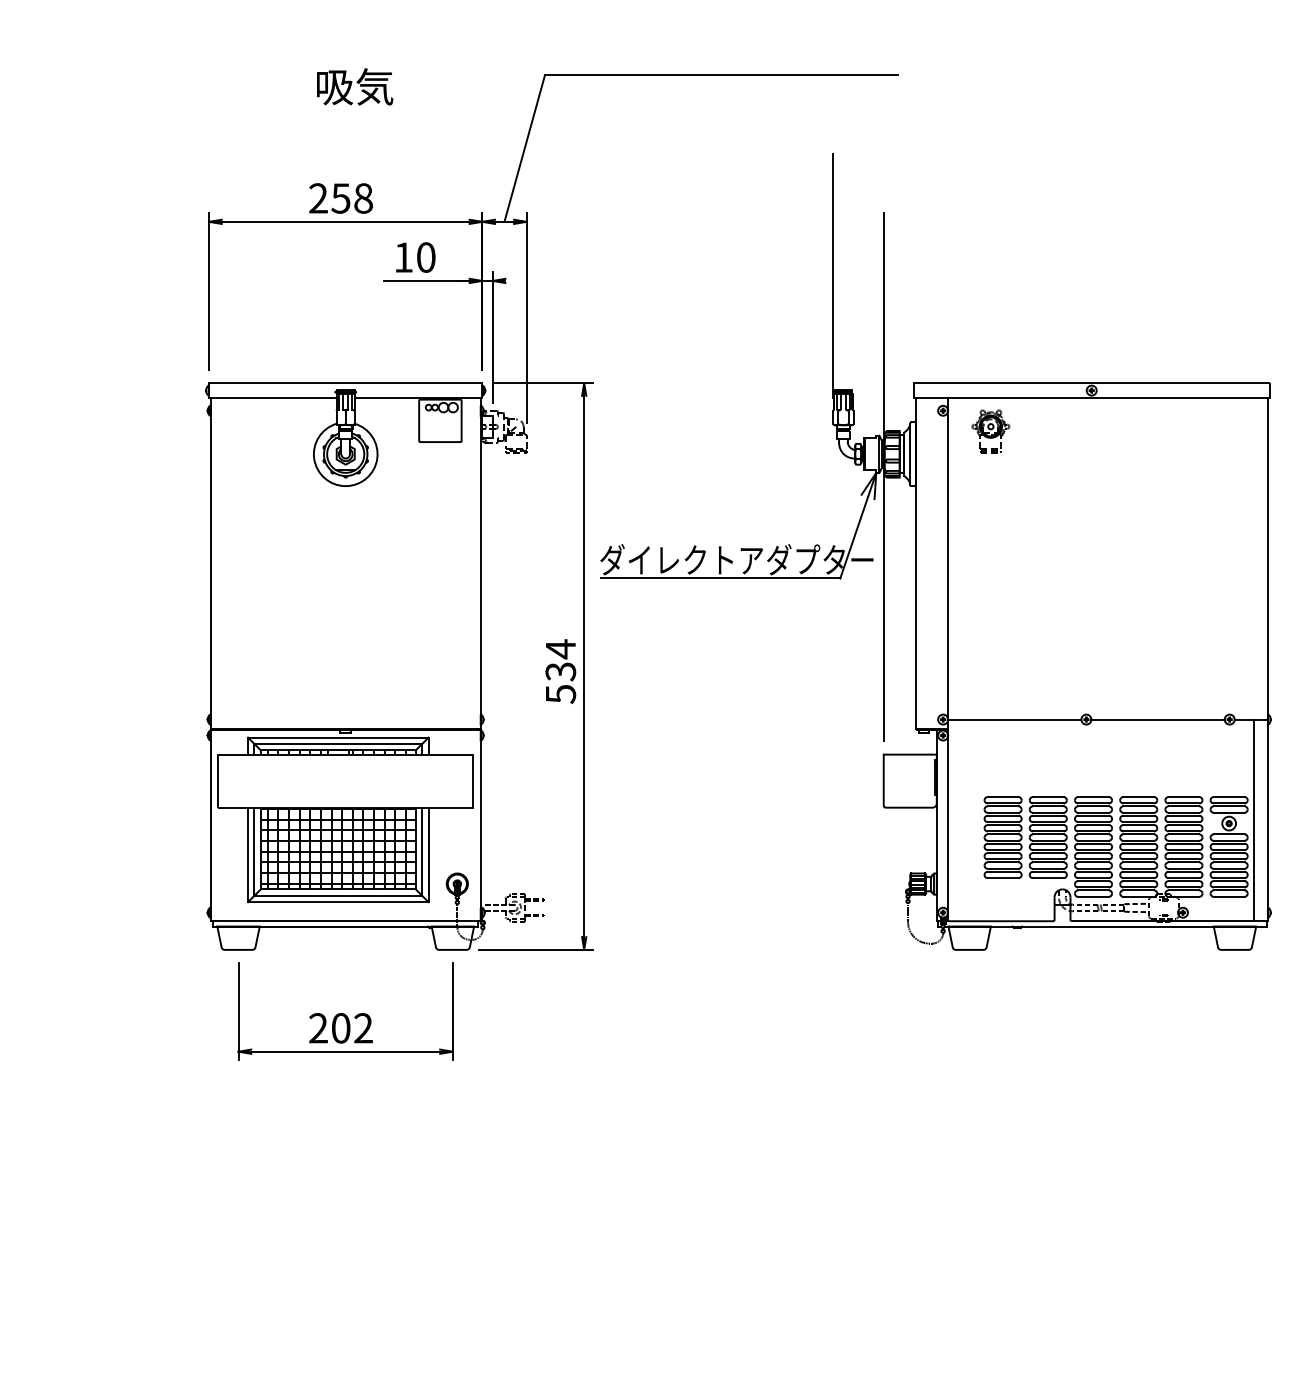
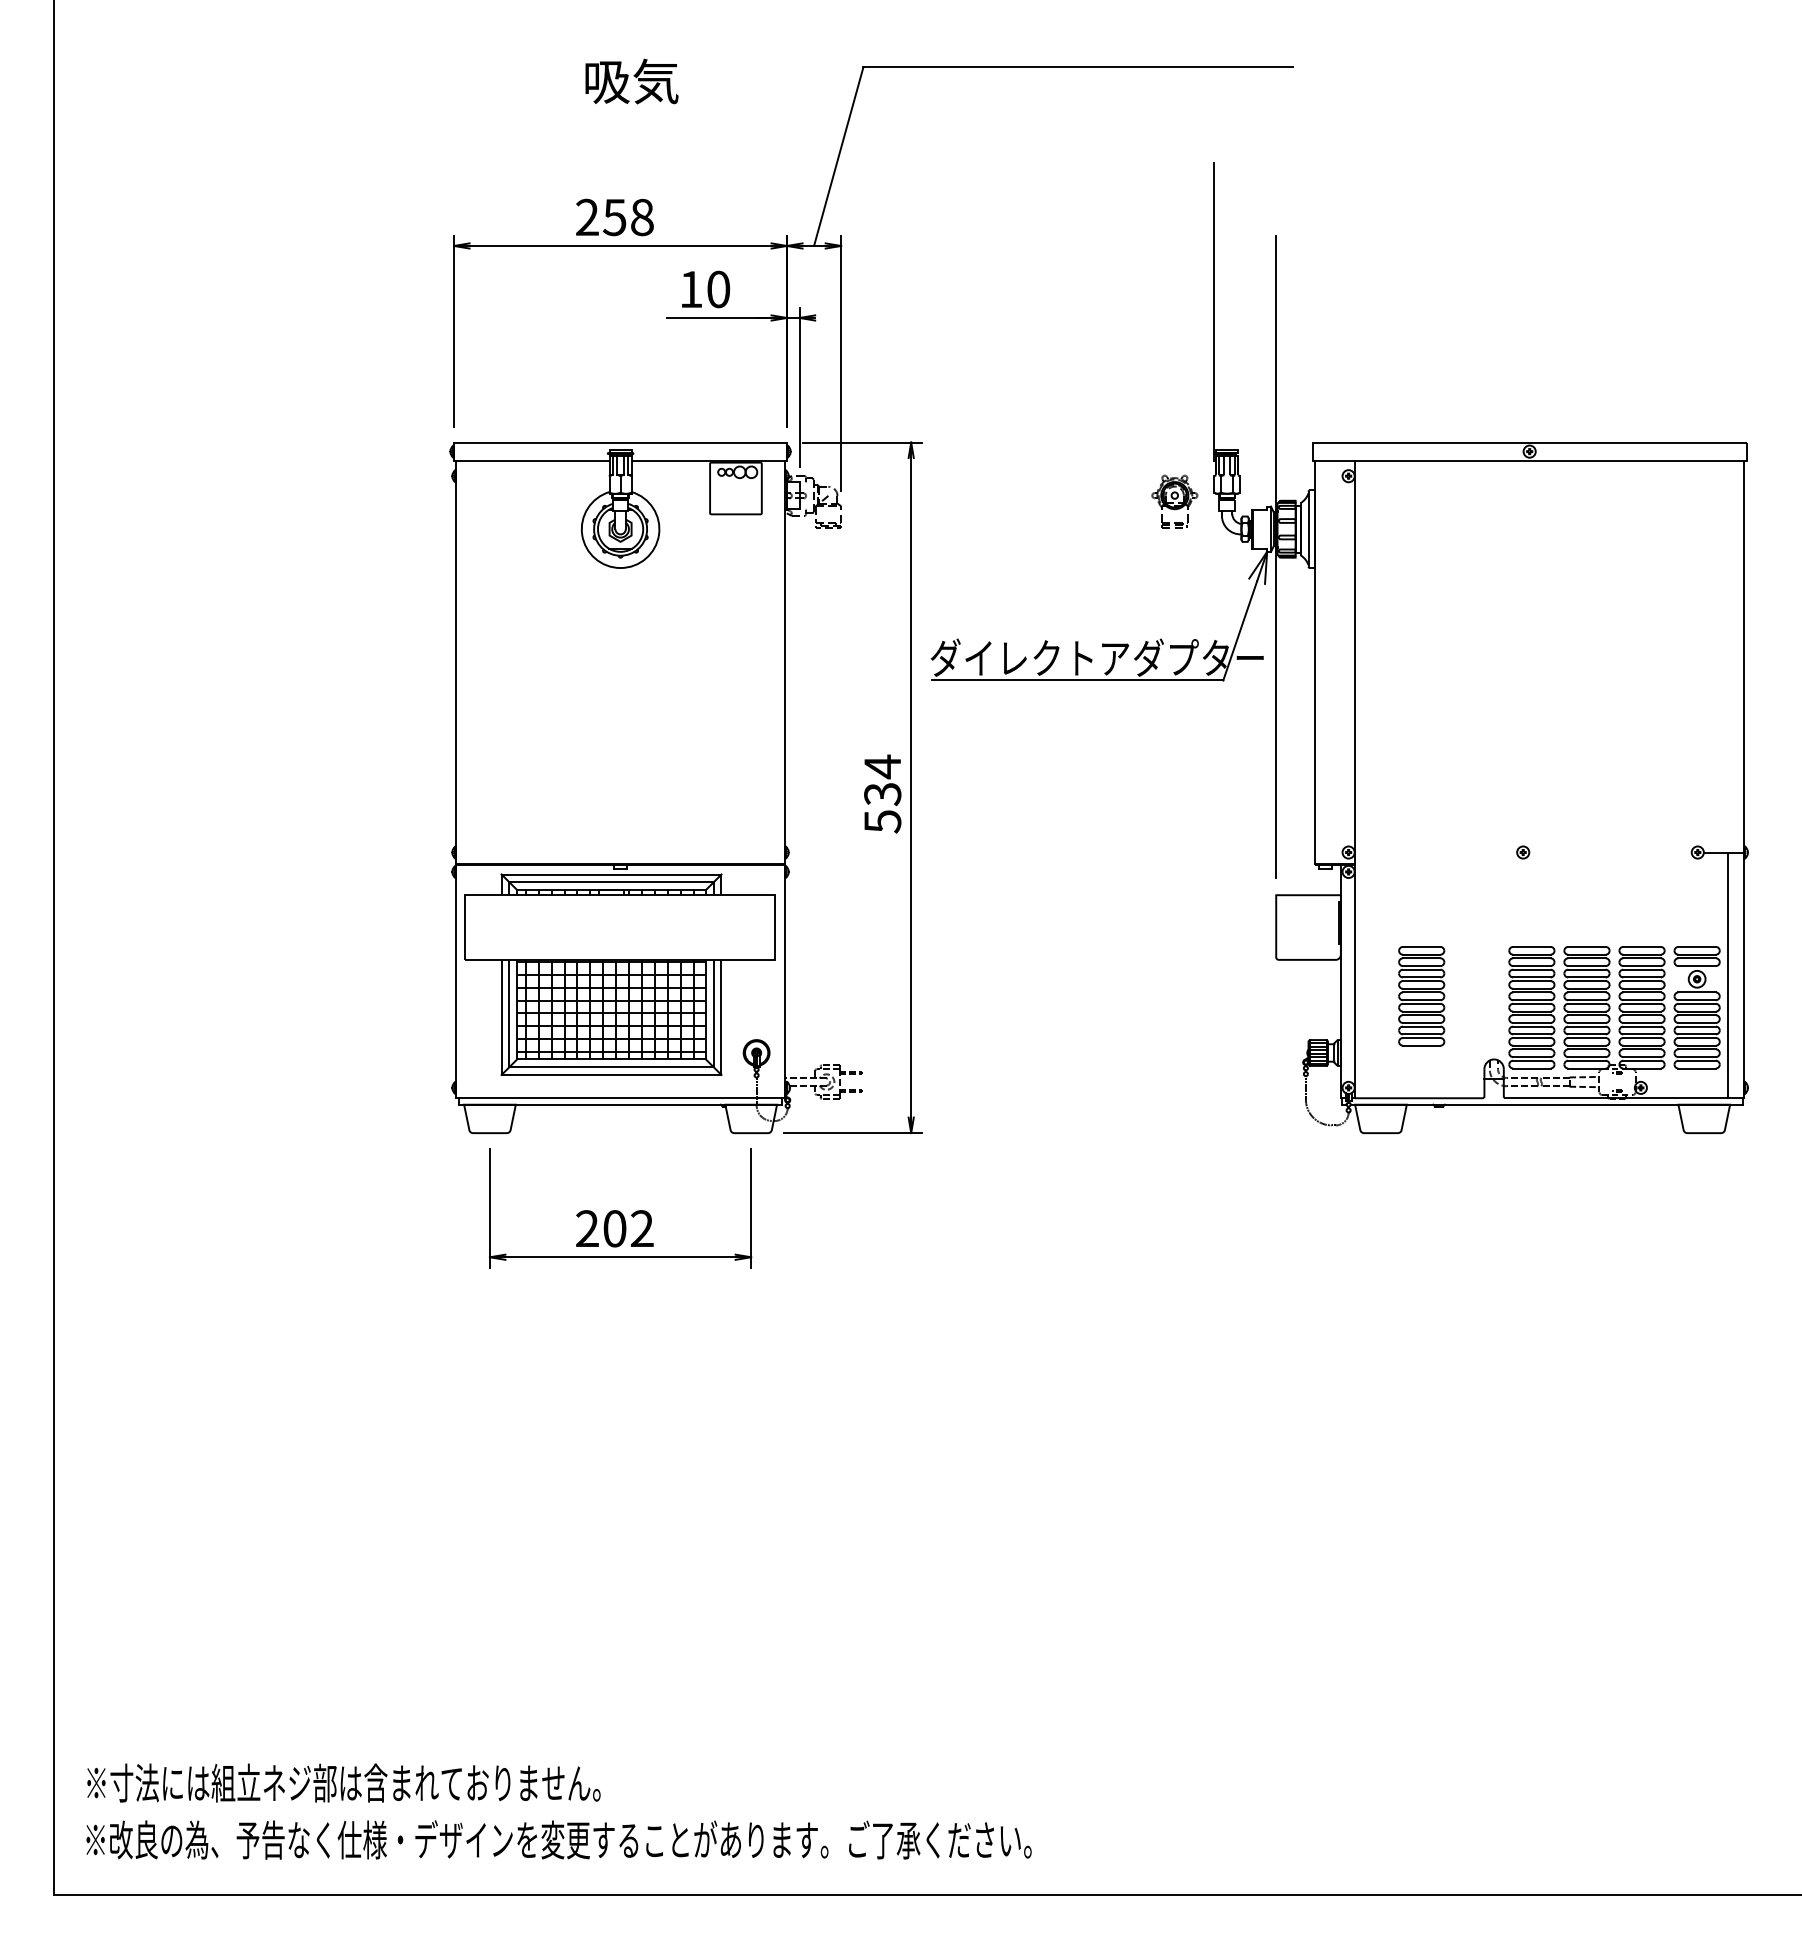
part: (990, 431) -> (1174, 501), moved
line: (1015, 719) -> (1436, 852), removed
line: (1158, 719) -> (1610, 852), removed
part: (1048, 837) -> (1476, 996), removed

